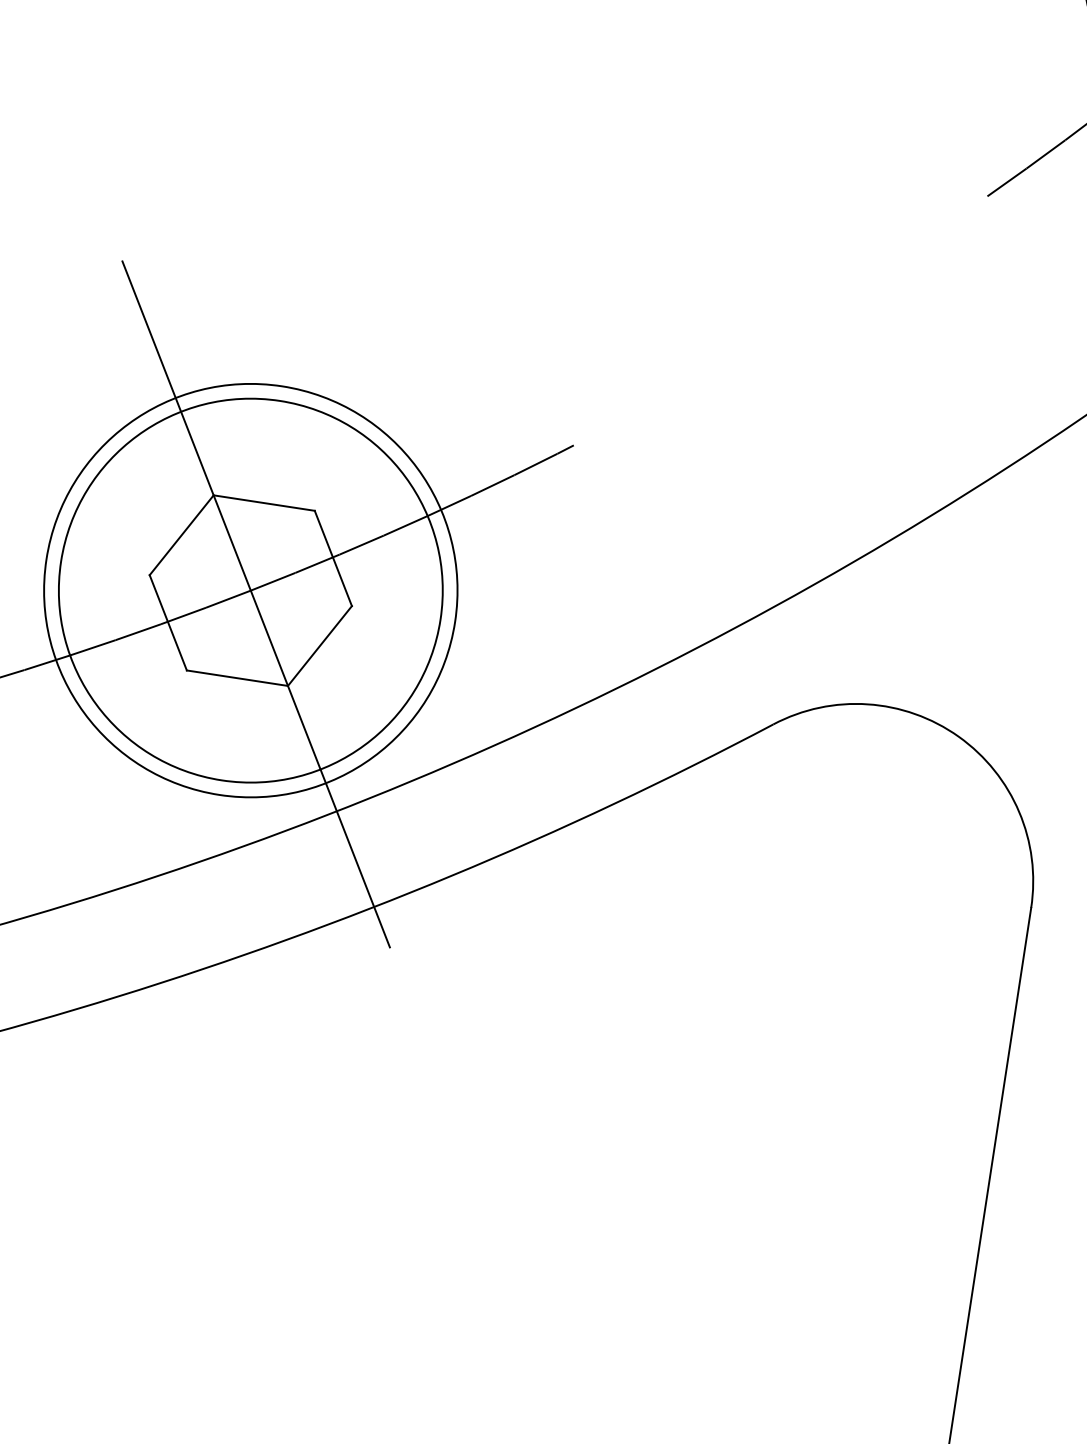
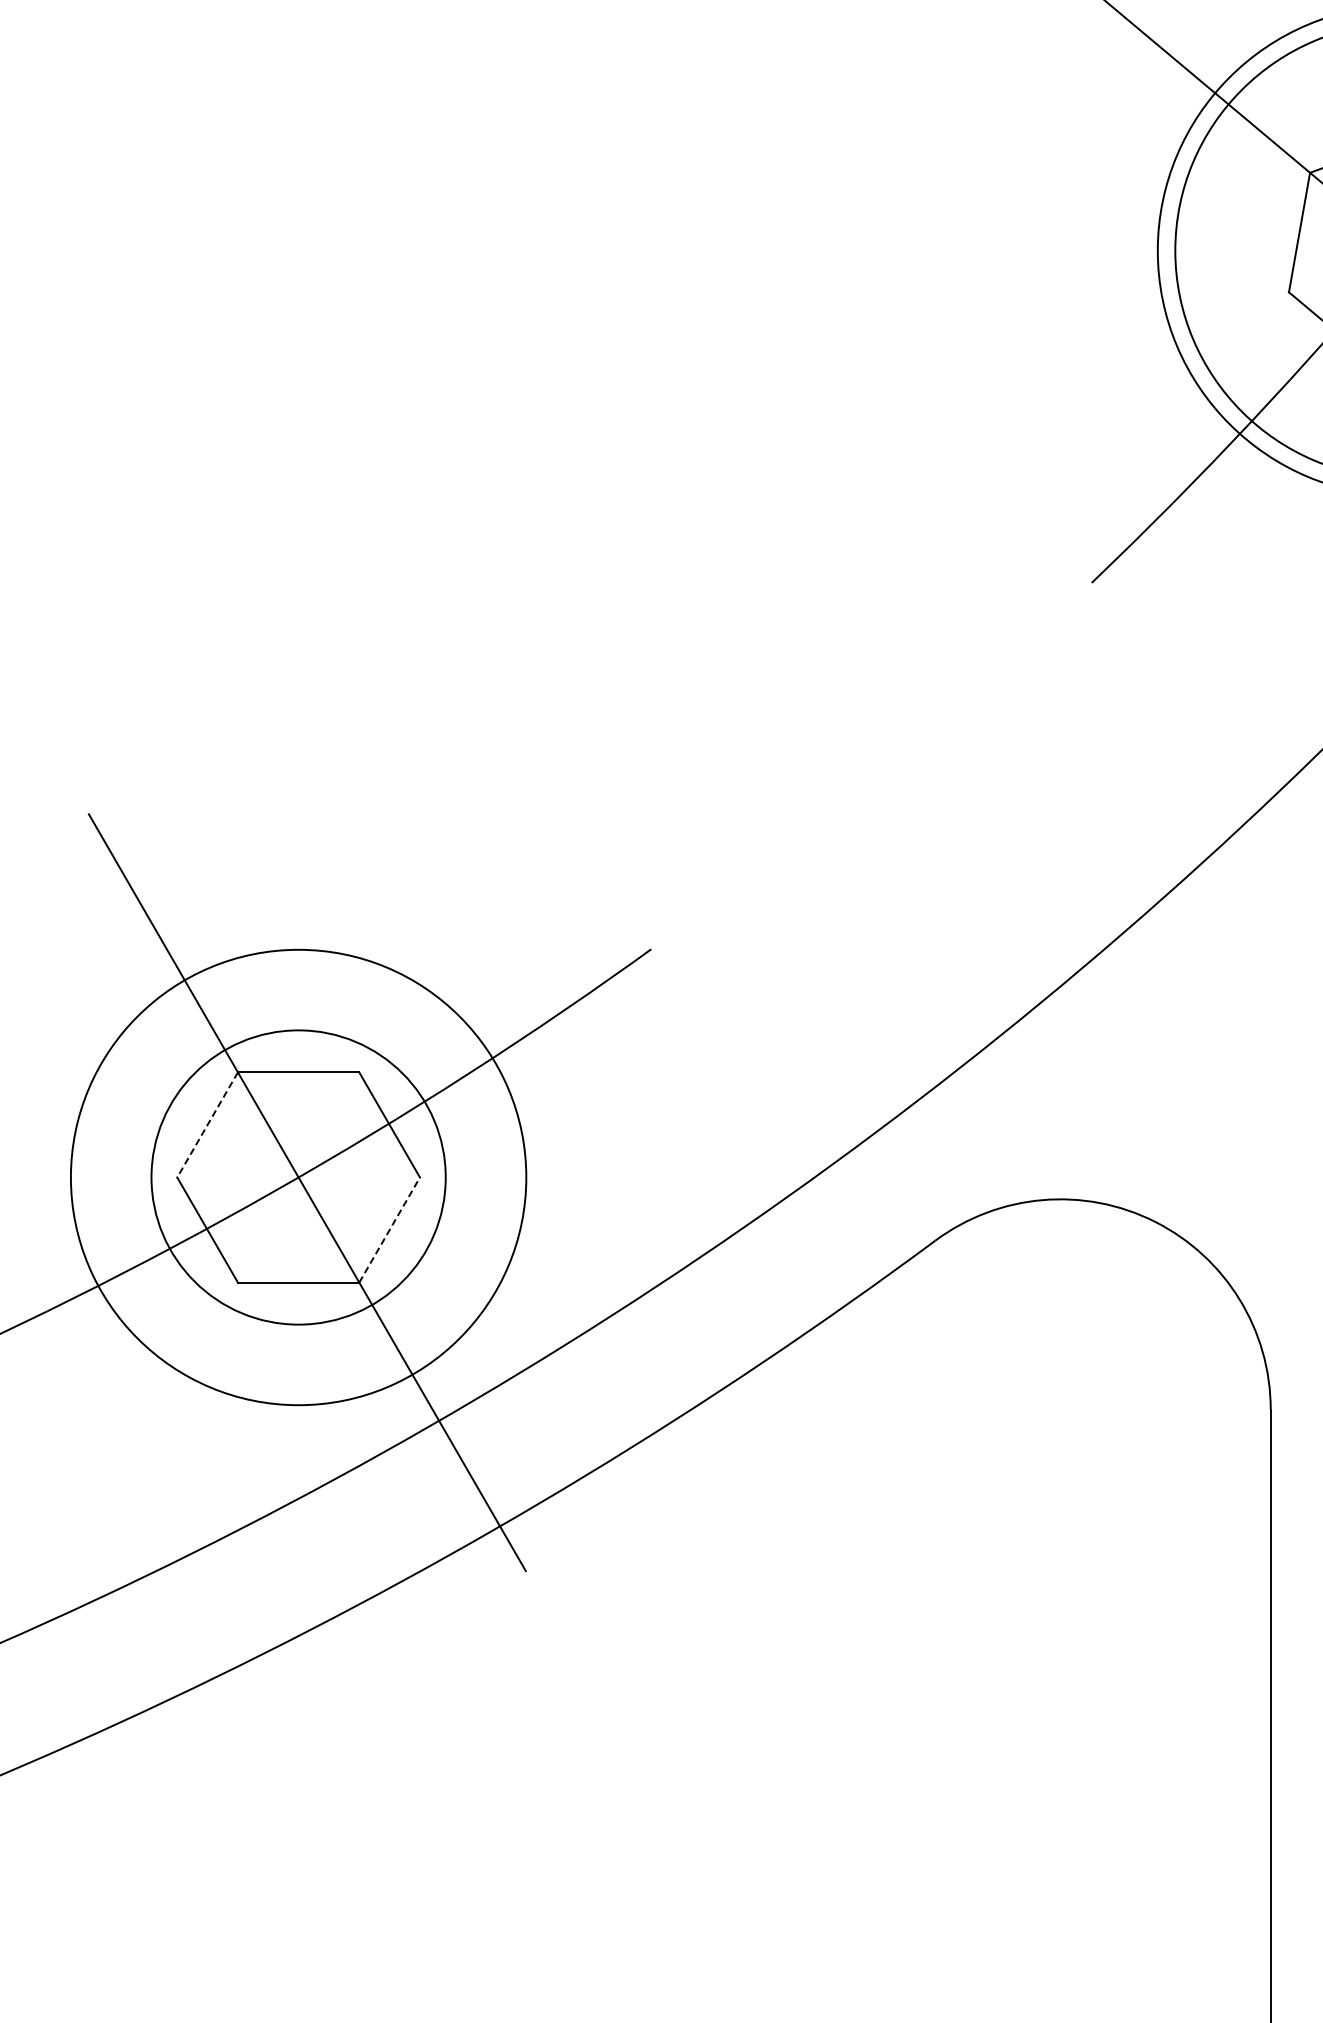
line: (181, 534) -> (207, 1124), solid -> dashed
circle: (250, 590) -> (298, 1177), size x0.6
line: (319, 646) -> (389, 1230), solid -> dashed

